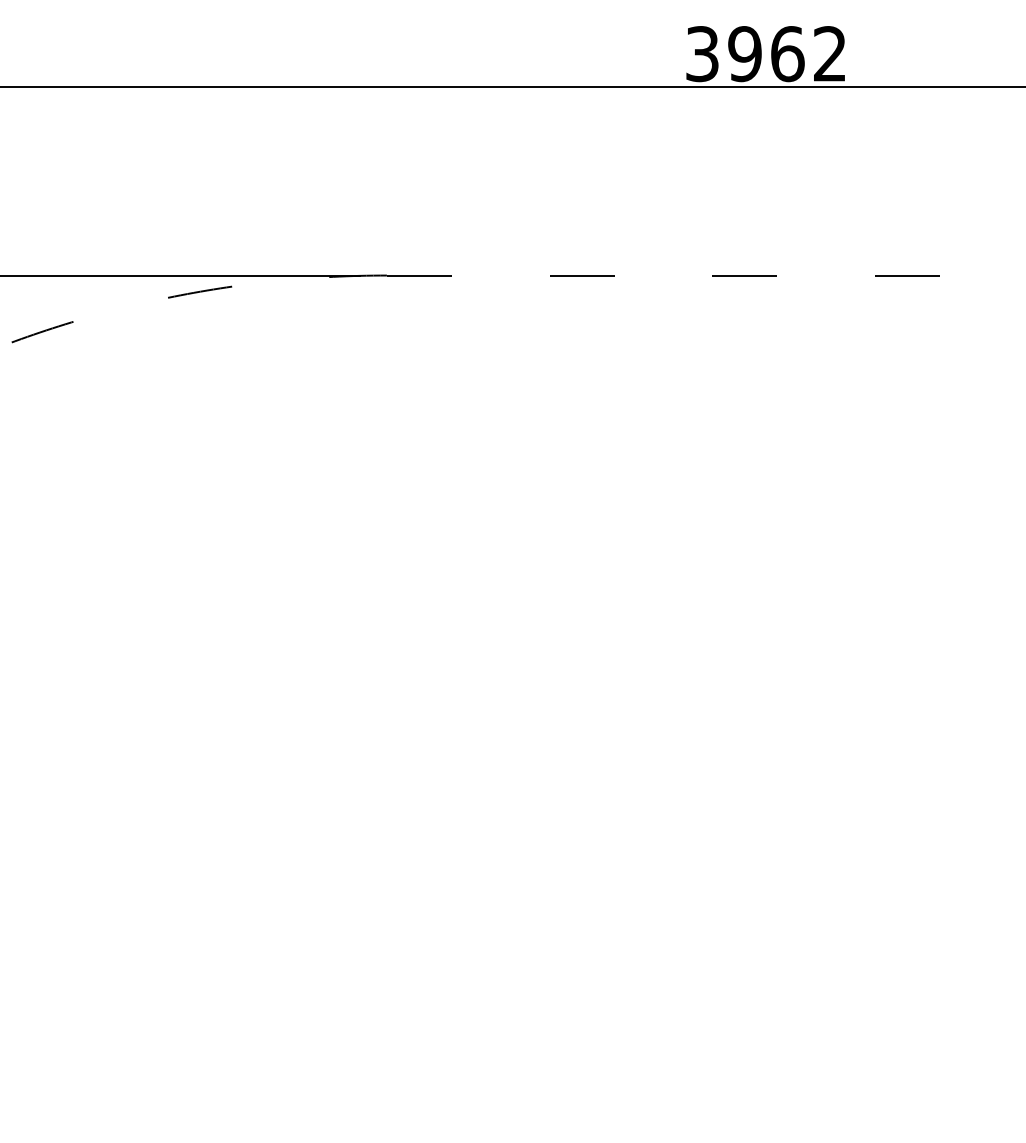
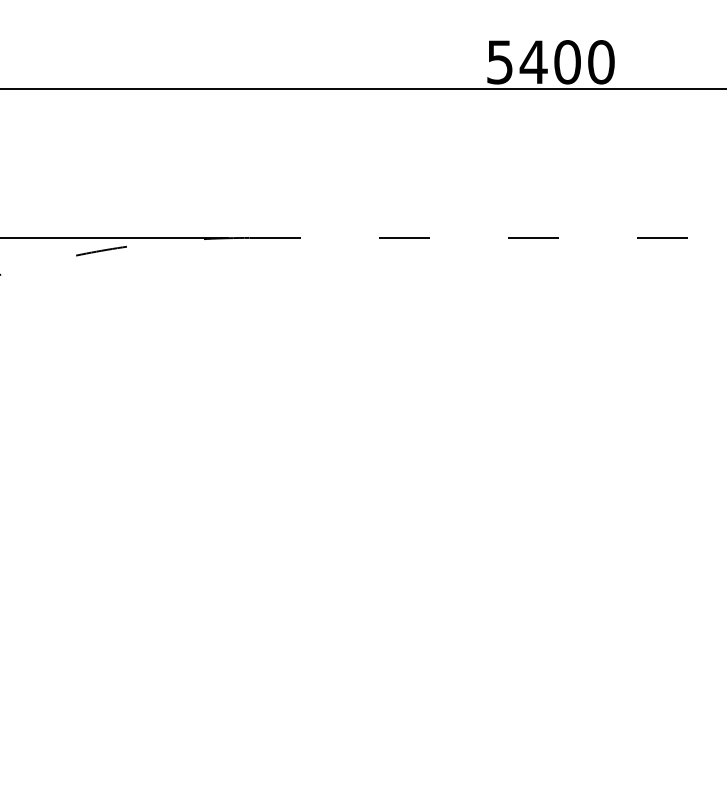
text: (766, 54) -> (550, 62), 3962 -> 5400

